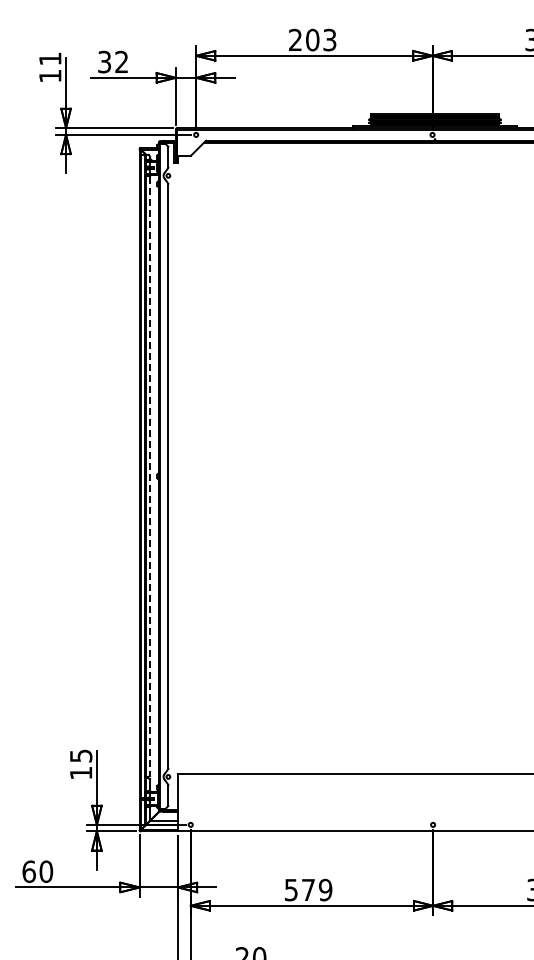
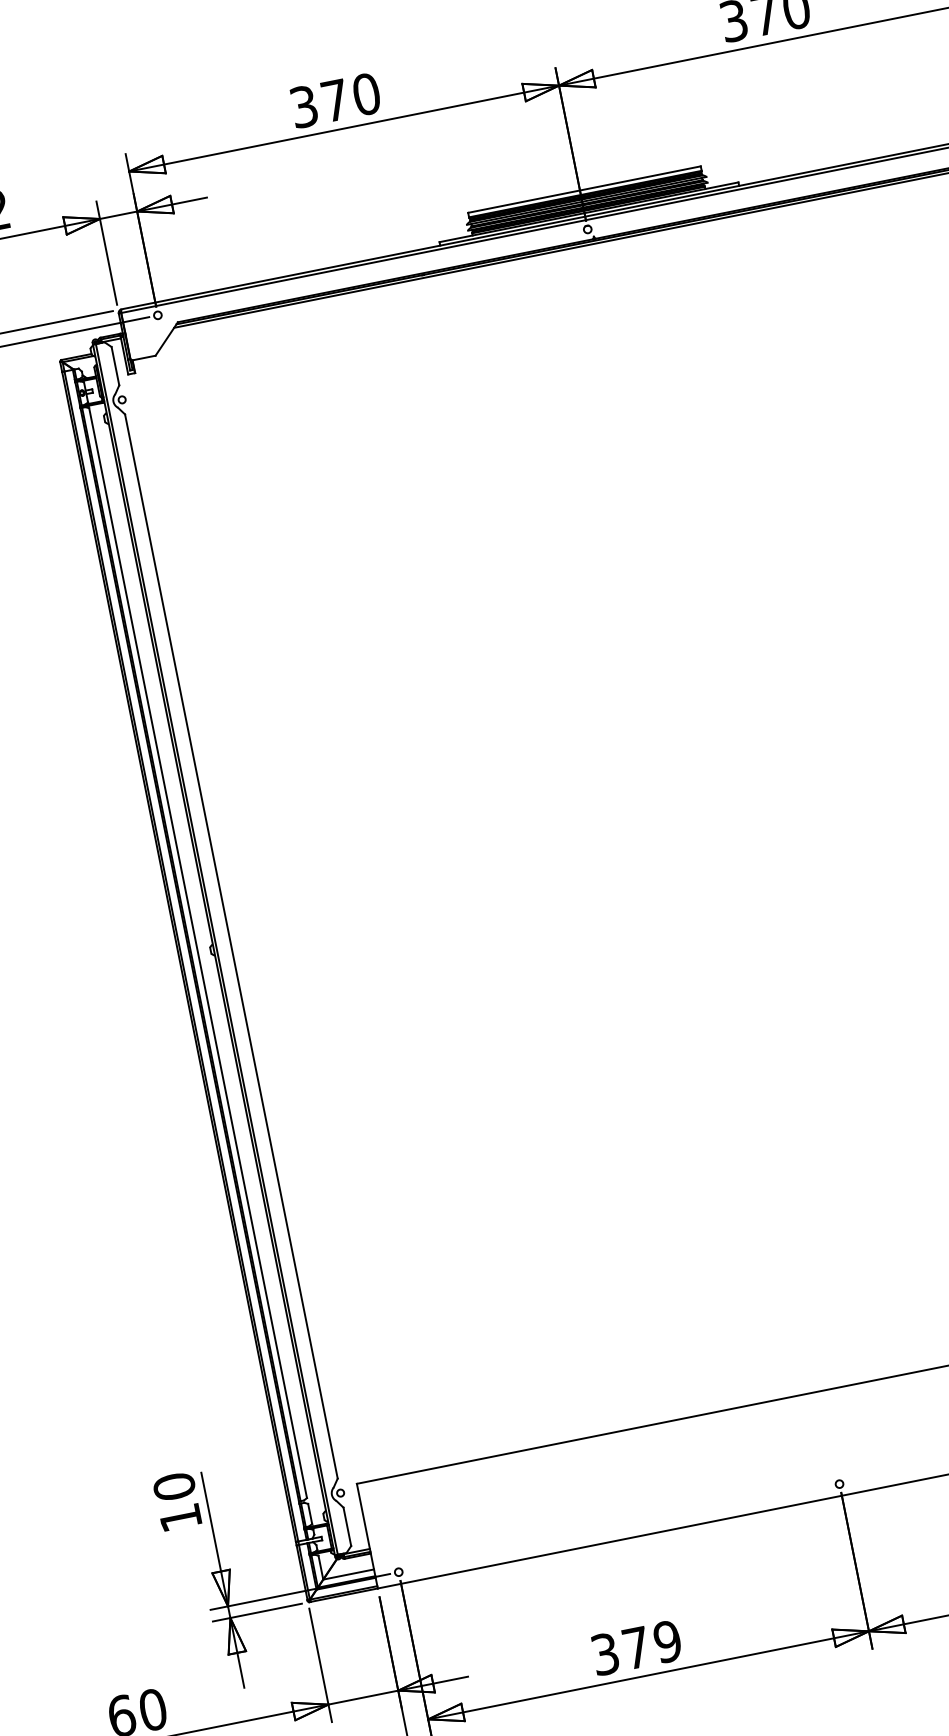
text: (312, 39) -> (334, 99), 203 -> 370
line: (150, 476) -> (198, 953), dashed -> solid
text: (81, 755) -> (174, 1485), 15 -> 10
text: (291, 889) -> (605, 1653), 579 -> 379

